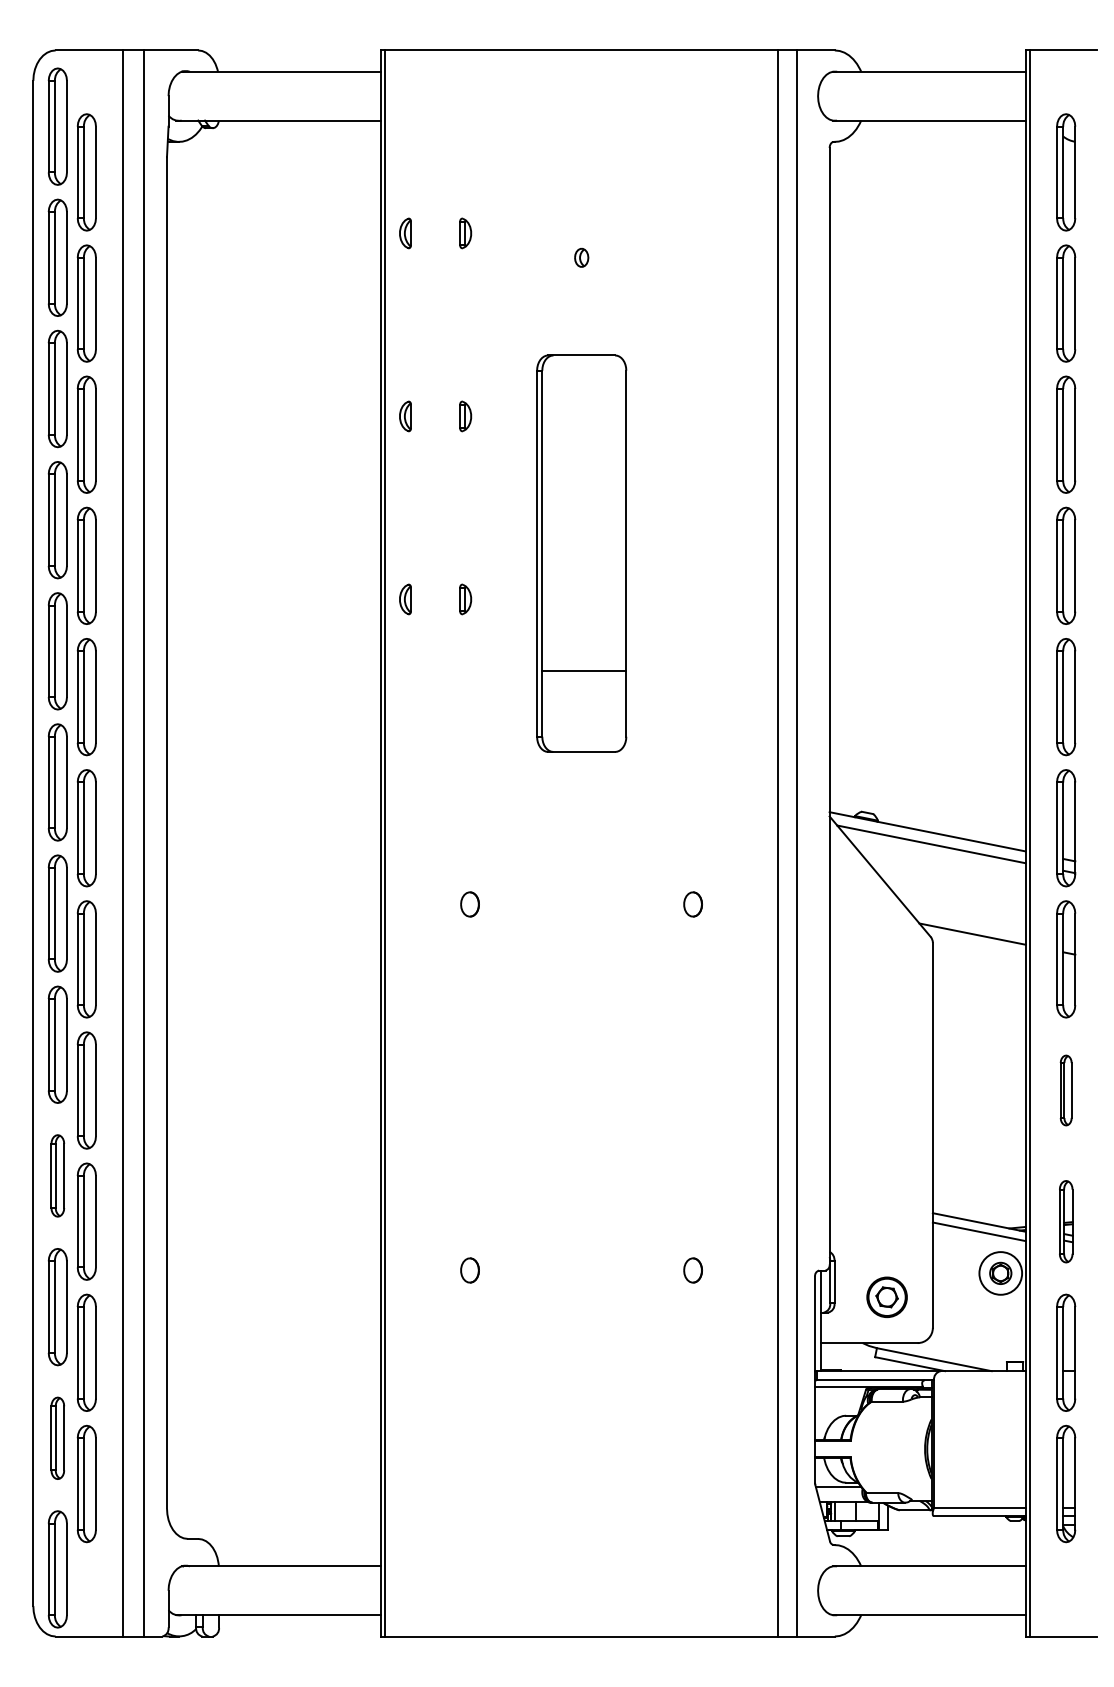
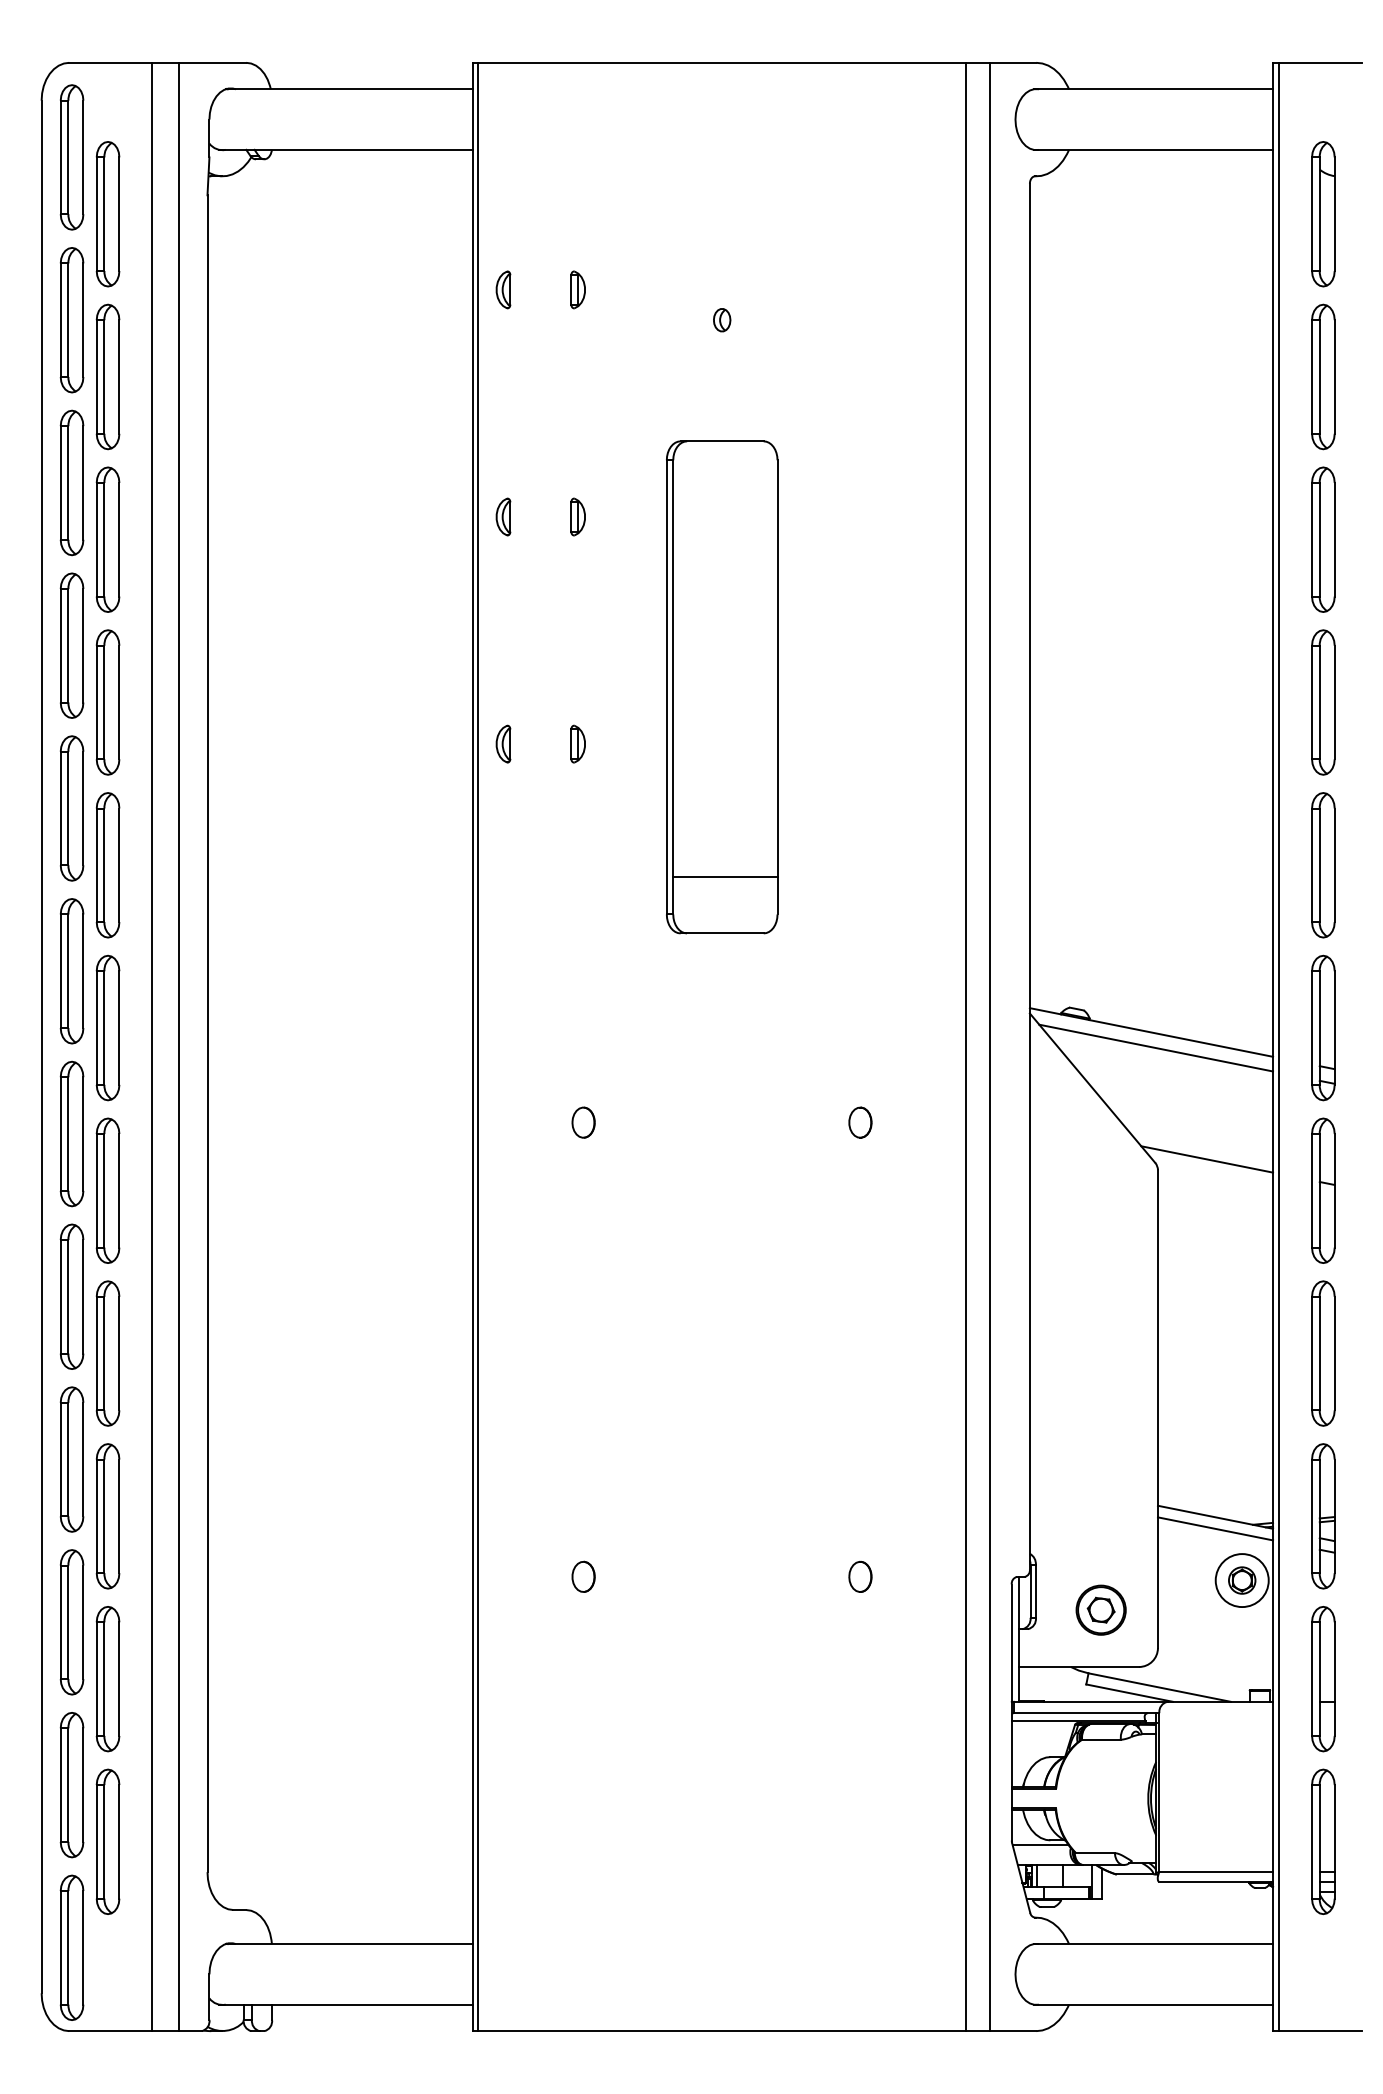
line: (584, 670) -> (725, 876), moved
part: (1066, 1090) -> (1323, 1353), size x1.67
part: (57, 1175) -> (71, 1459), size x1.43
part: (1066, 1221) -> (1323, 1516), size x1.43
part: (57, 1438) -> (71, 1785), size x1.43

